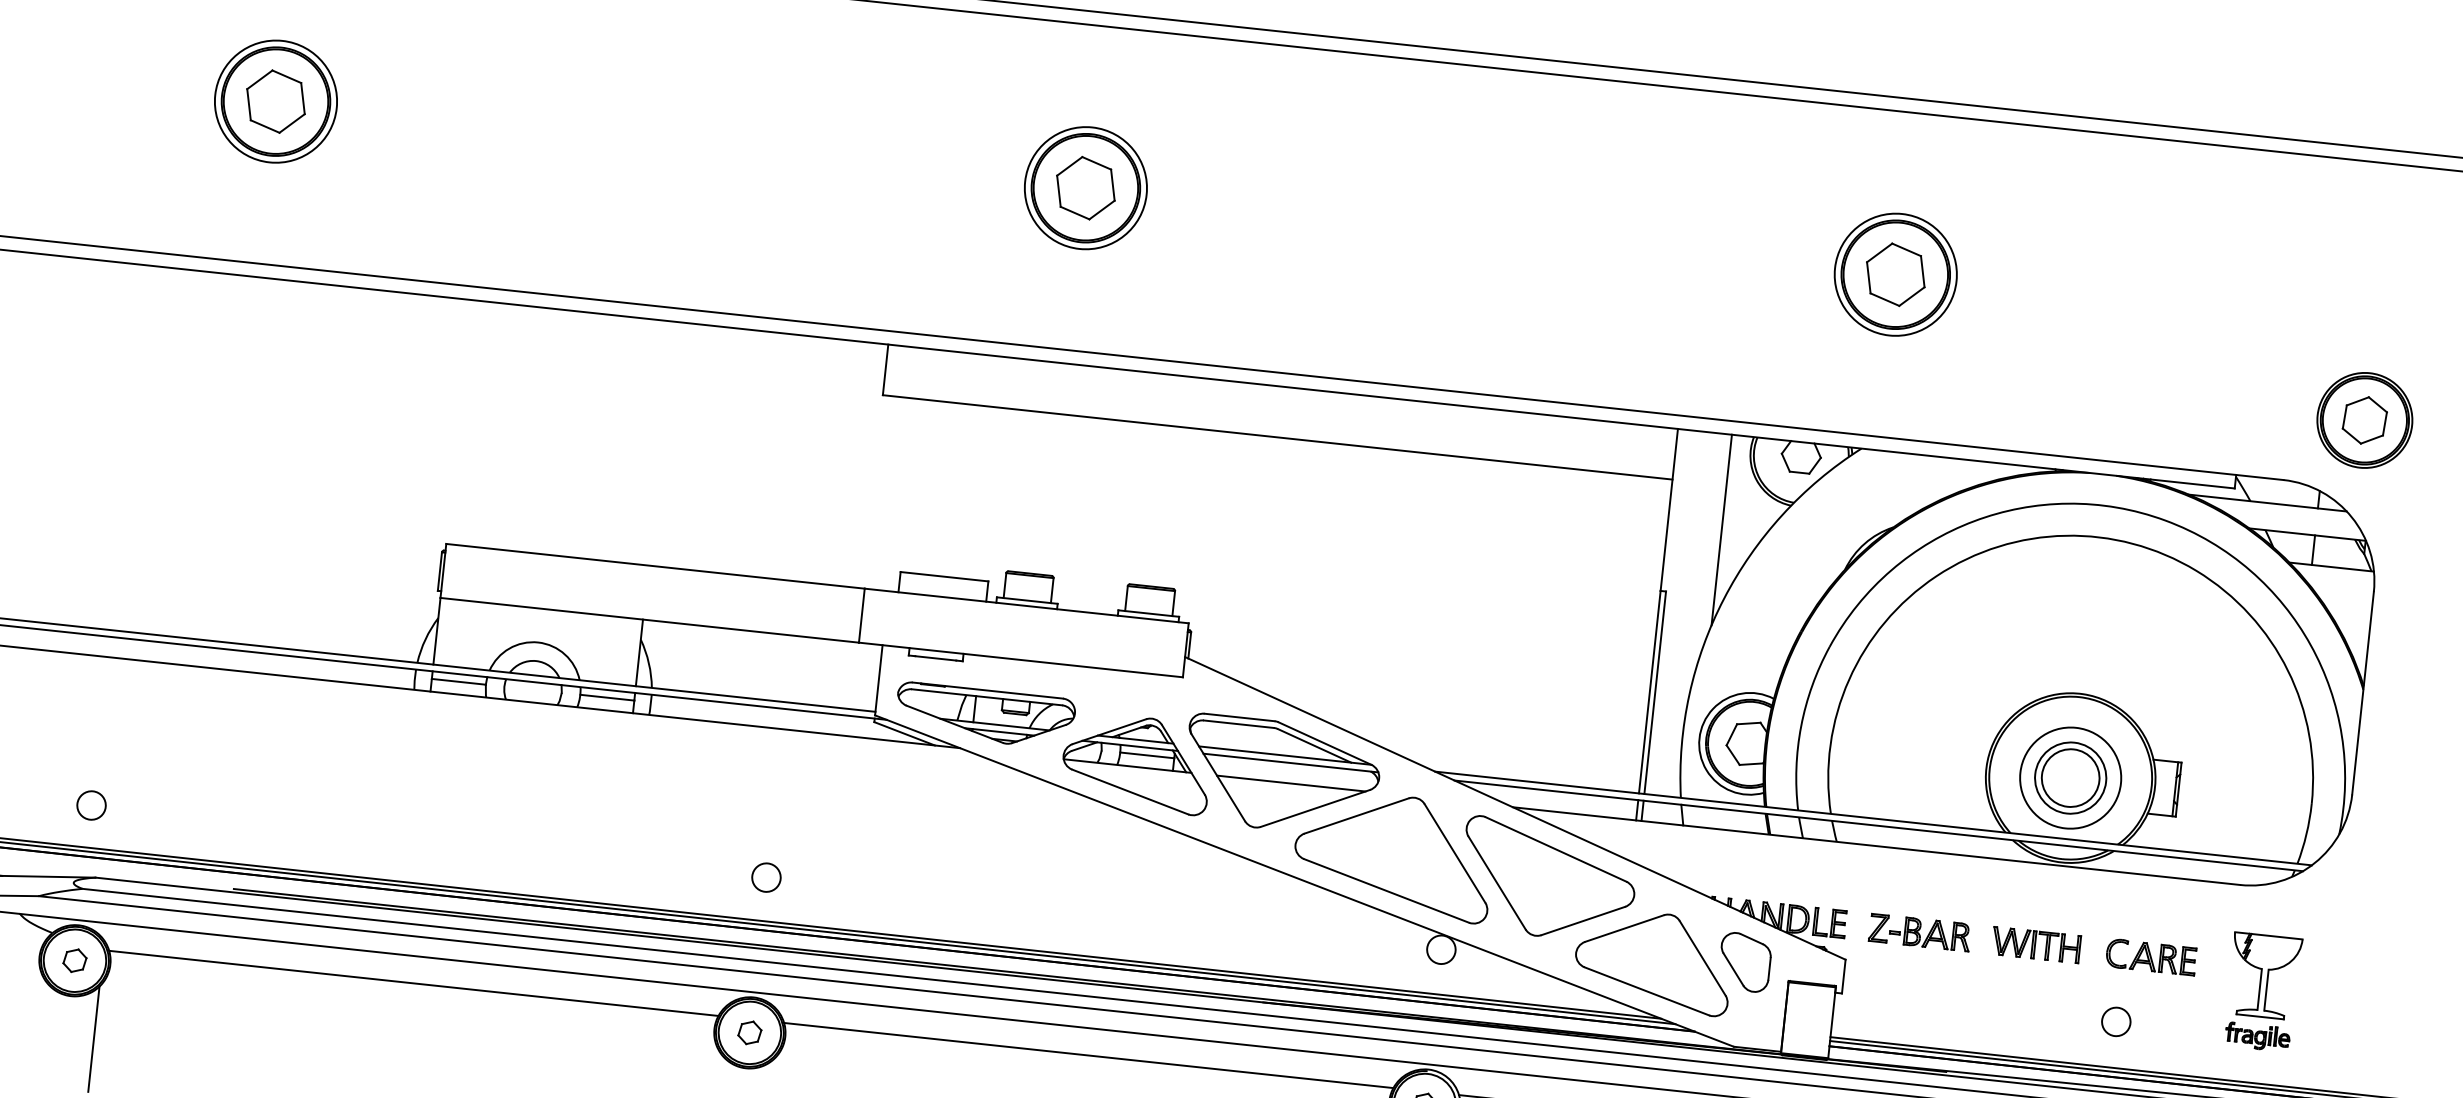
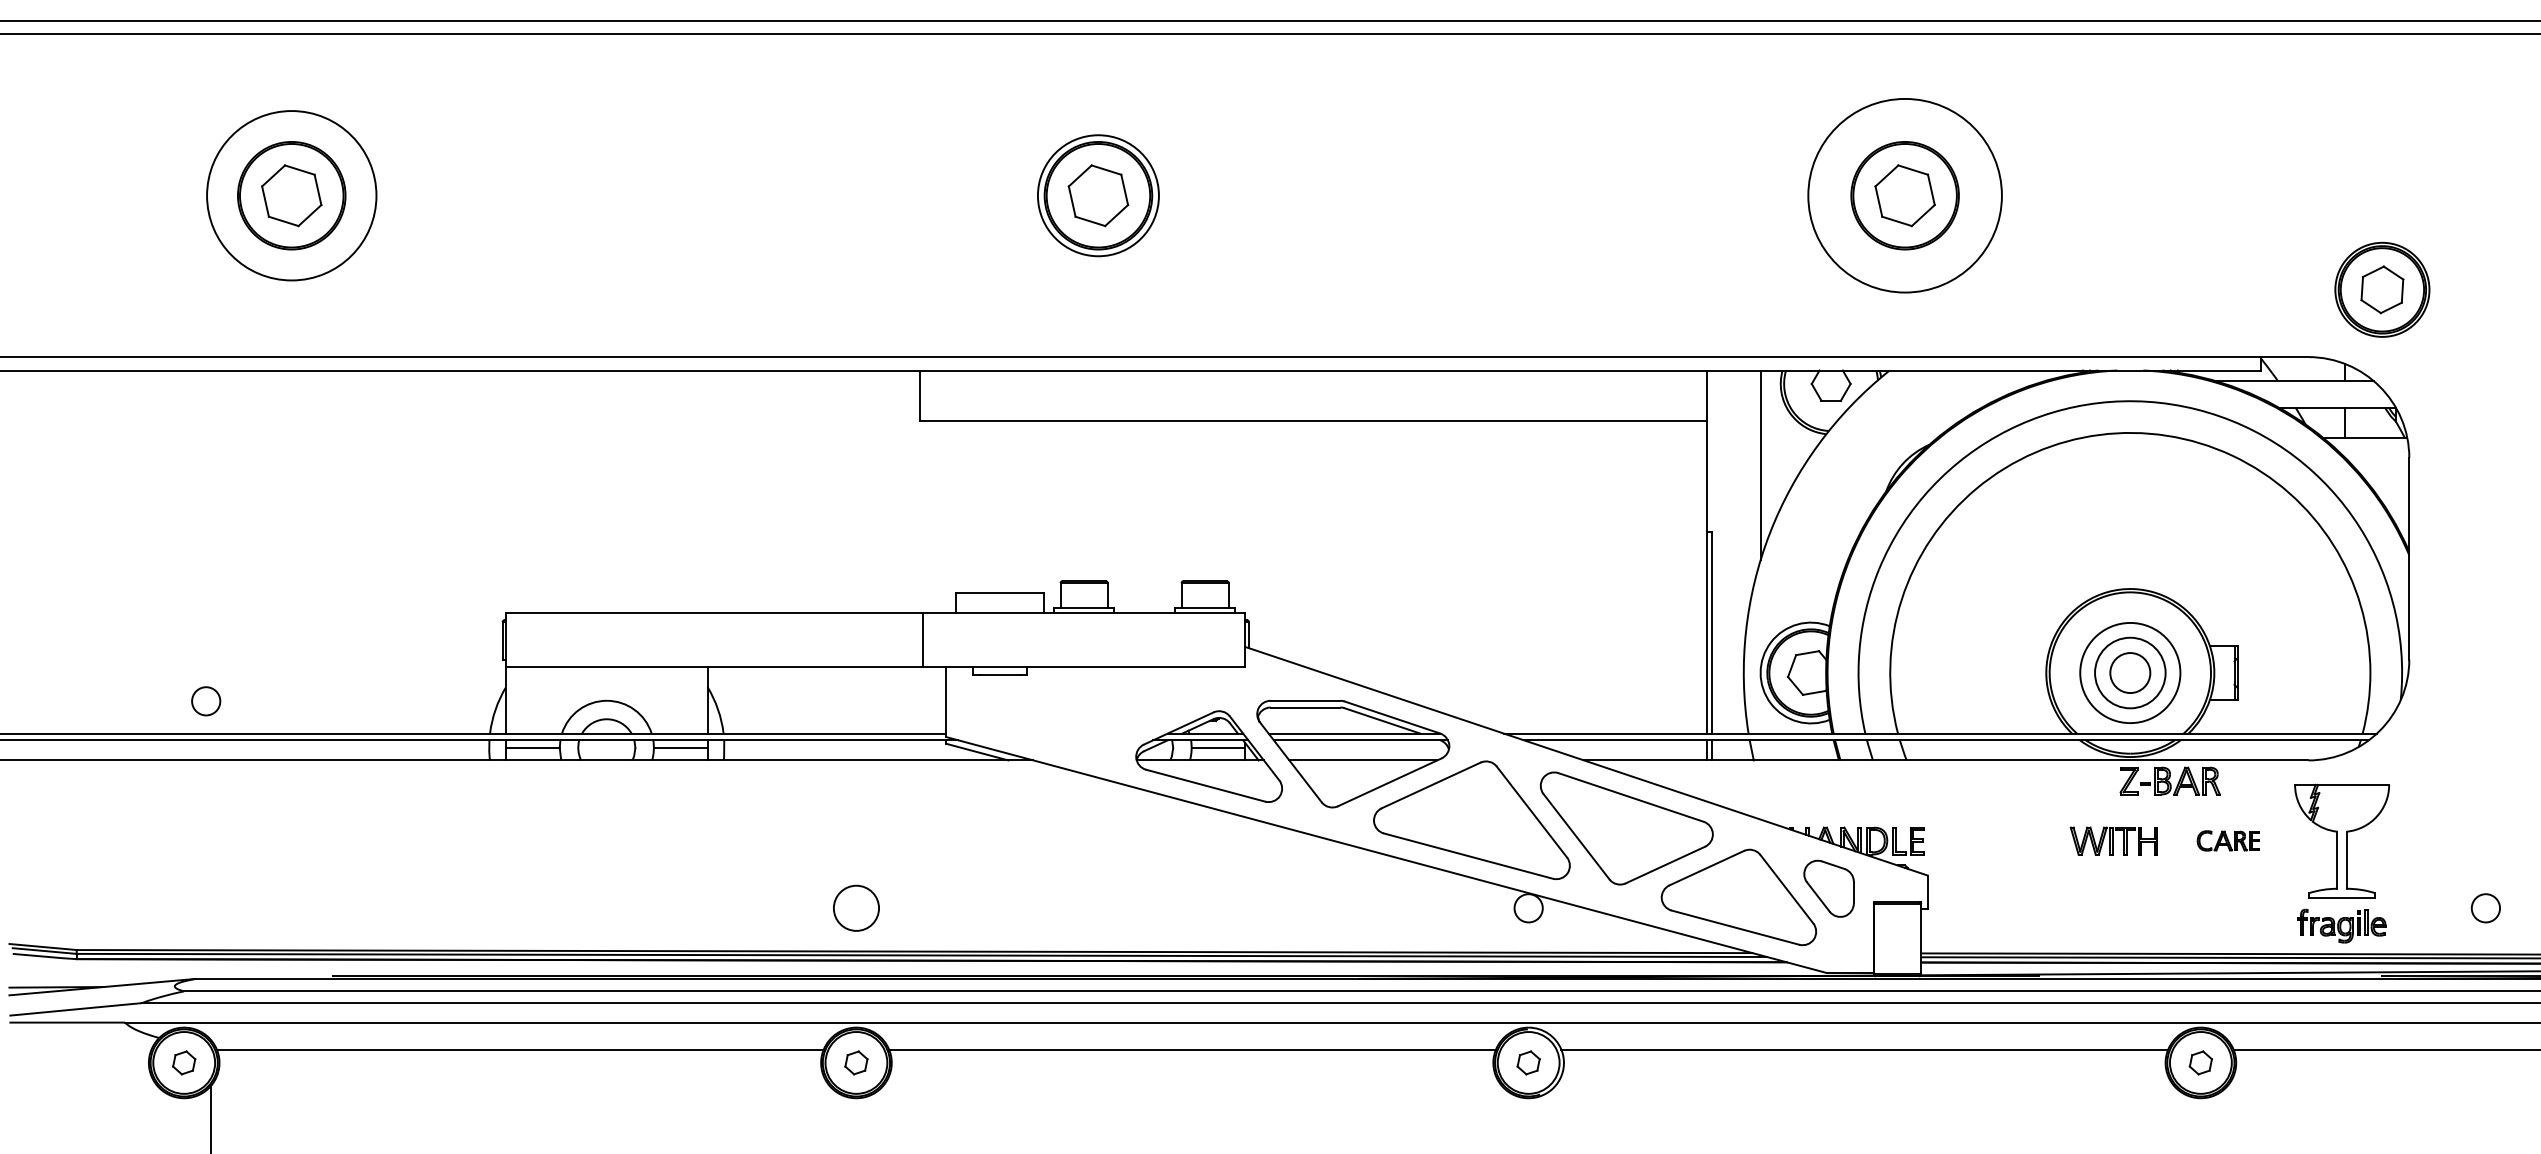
circle: (275, 101) -> (291, 195), size x1.4
circle: (1895, 274) -> (1904, 195), size x1.6
part: (984, 715) -> (1054, 725), removed
circle: (2069, 777) -> (2129, 672), size x0.7
circle: (91, 805) -> (206, 701), moved
circle: (766, 877) -> (856, 908), size x1.6
part: (1919, 931) -> (2169, 780), moved
part: (2151, 956) -> (2228, 840), size x0.7
part: (2262, 991) -> (2341, 863), size x1.4
circle: (2115, 1022) -> (2485, 908), moved

